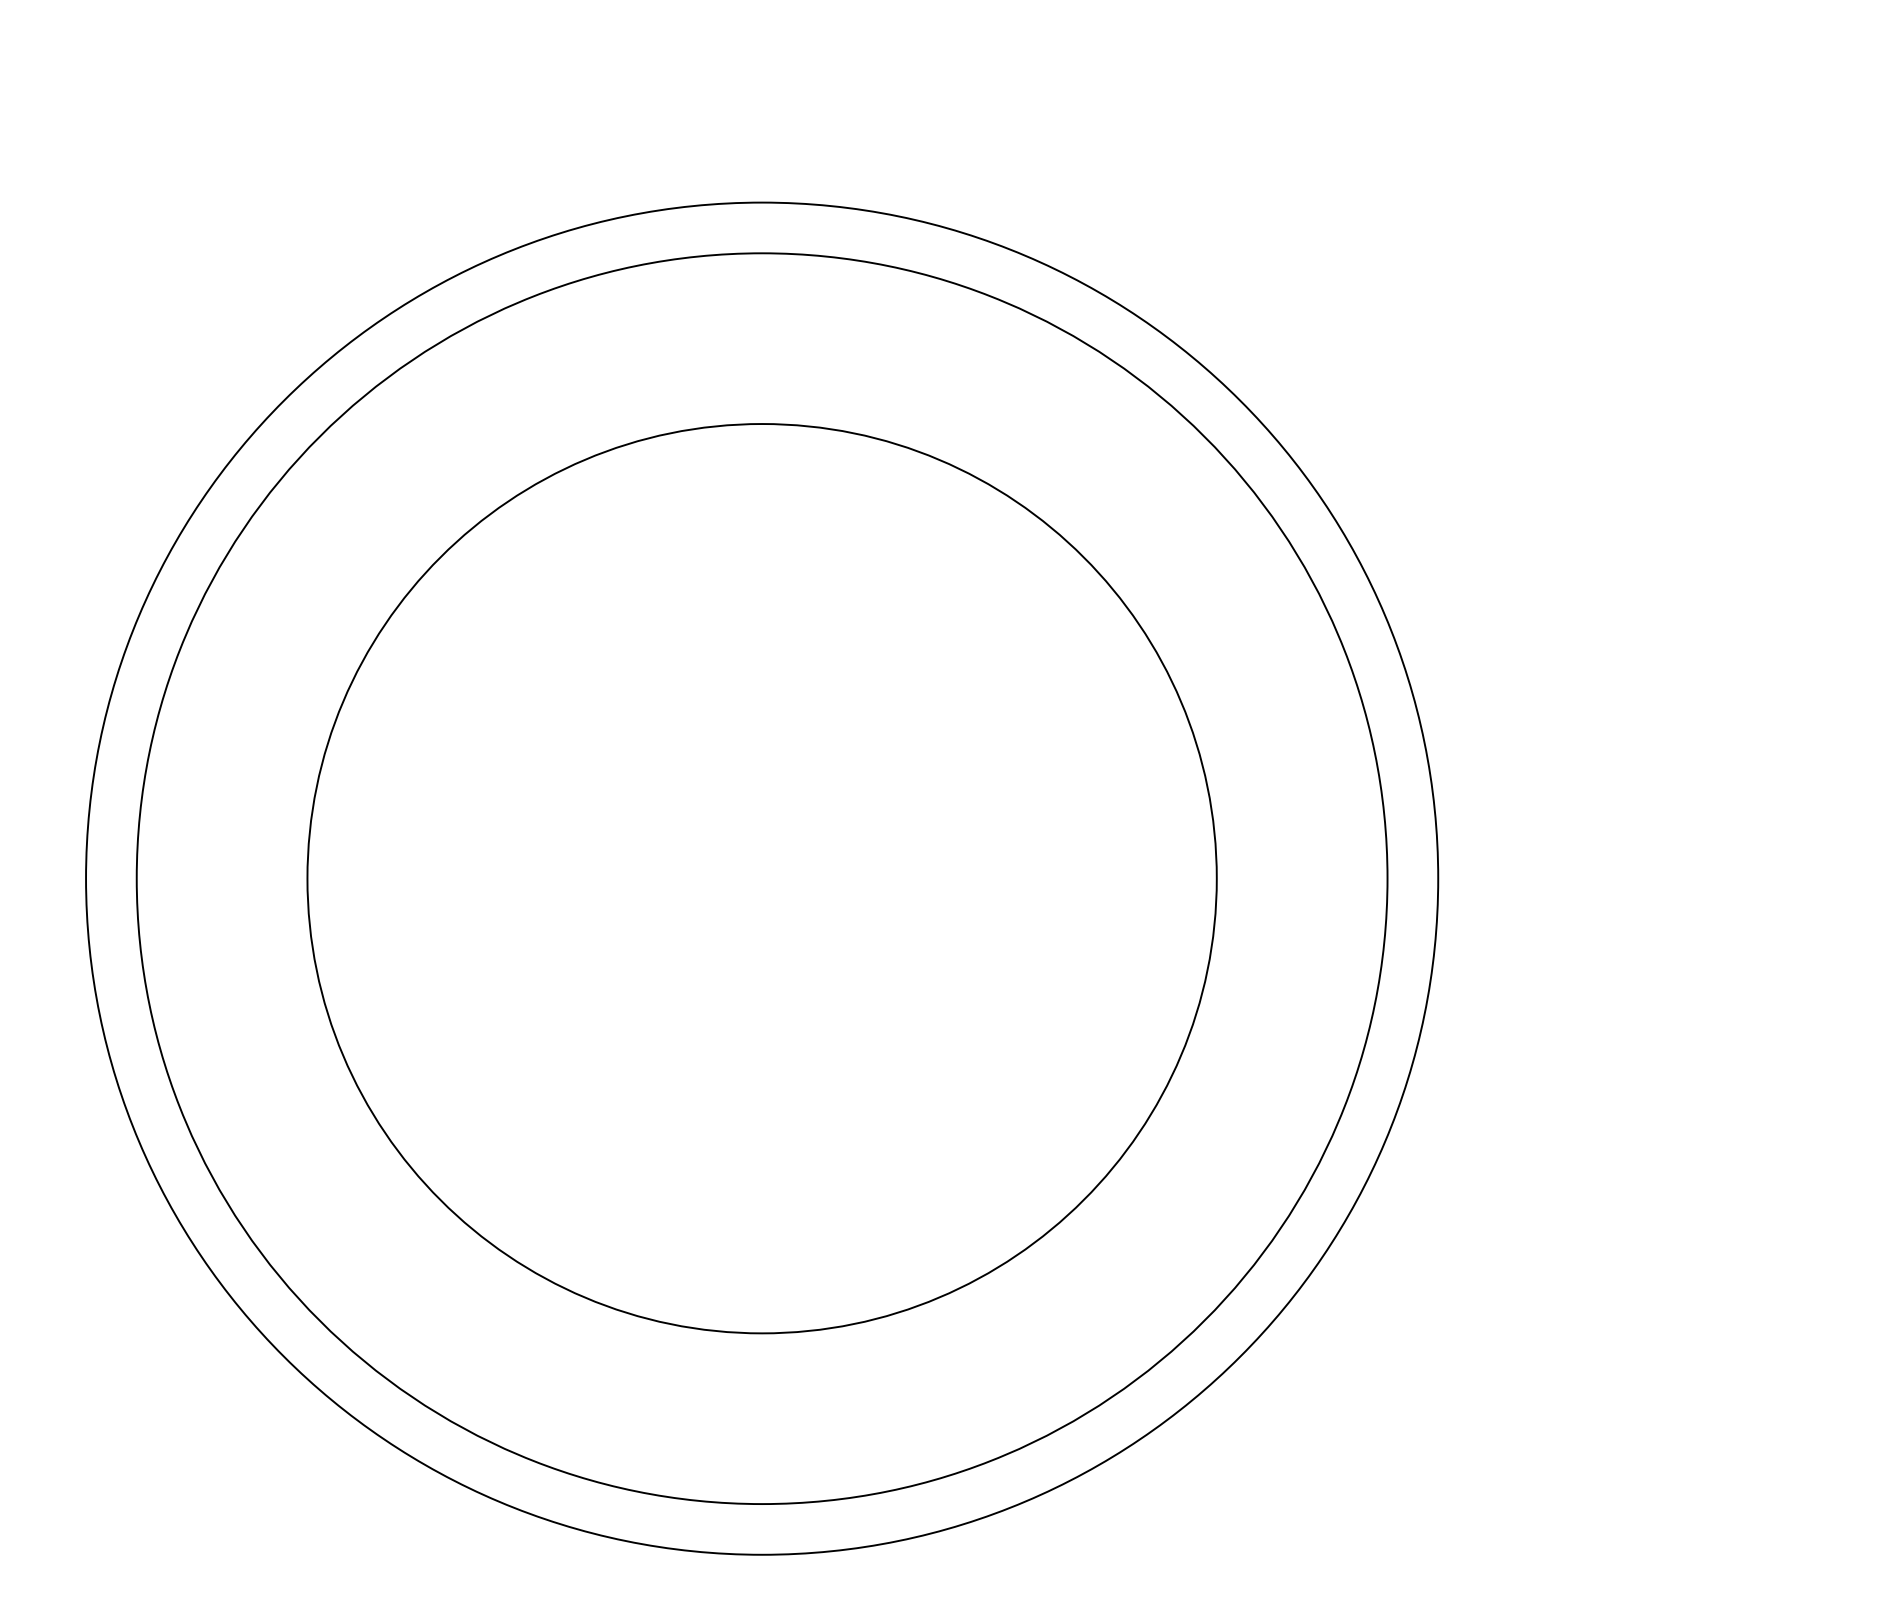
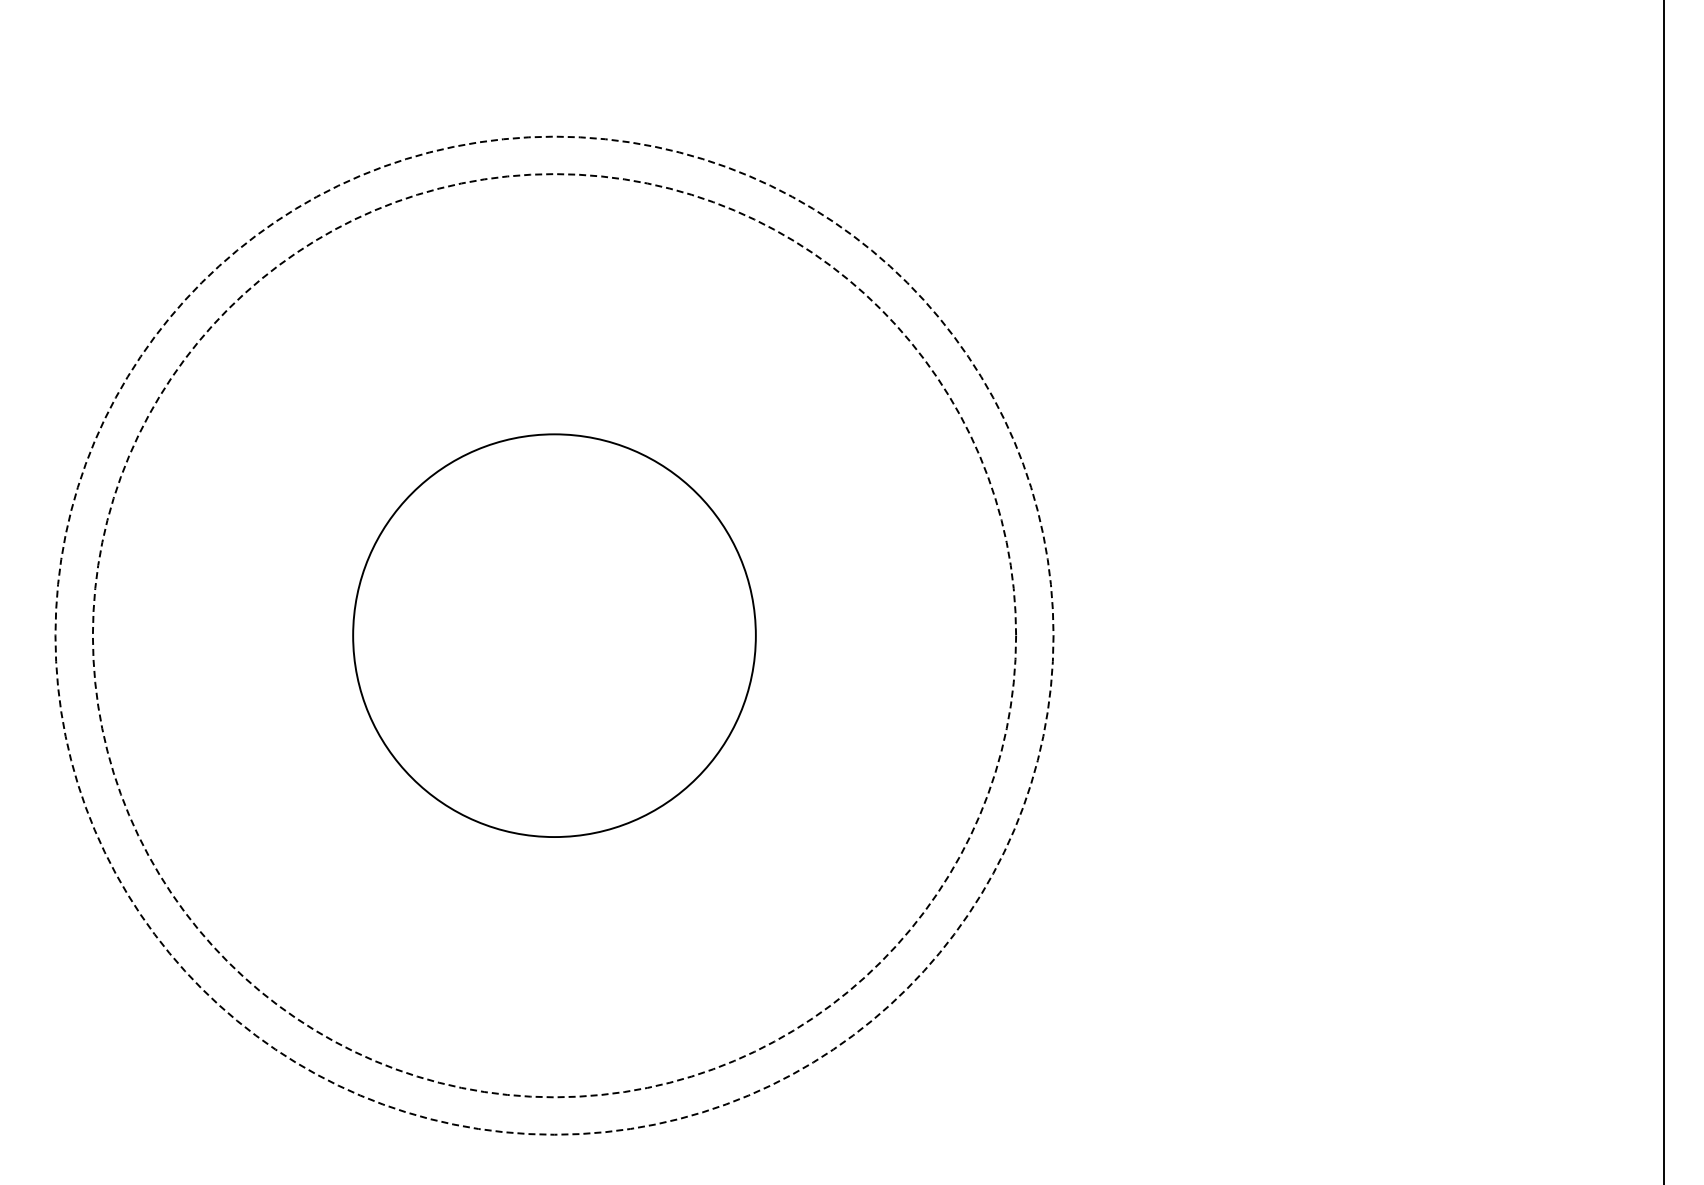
circle: (762, 878) -> (554, 635), size x0.6
circle: (762, 878) -> (554, 635), solid -> dashed
circle: (762, 878) -> (554, 635), solid -> dashed

